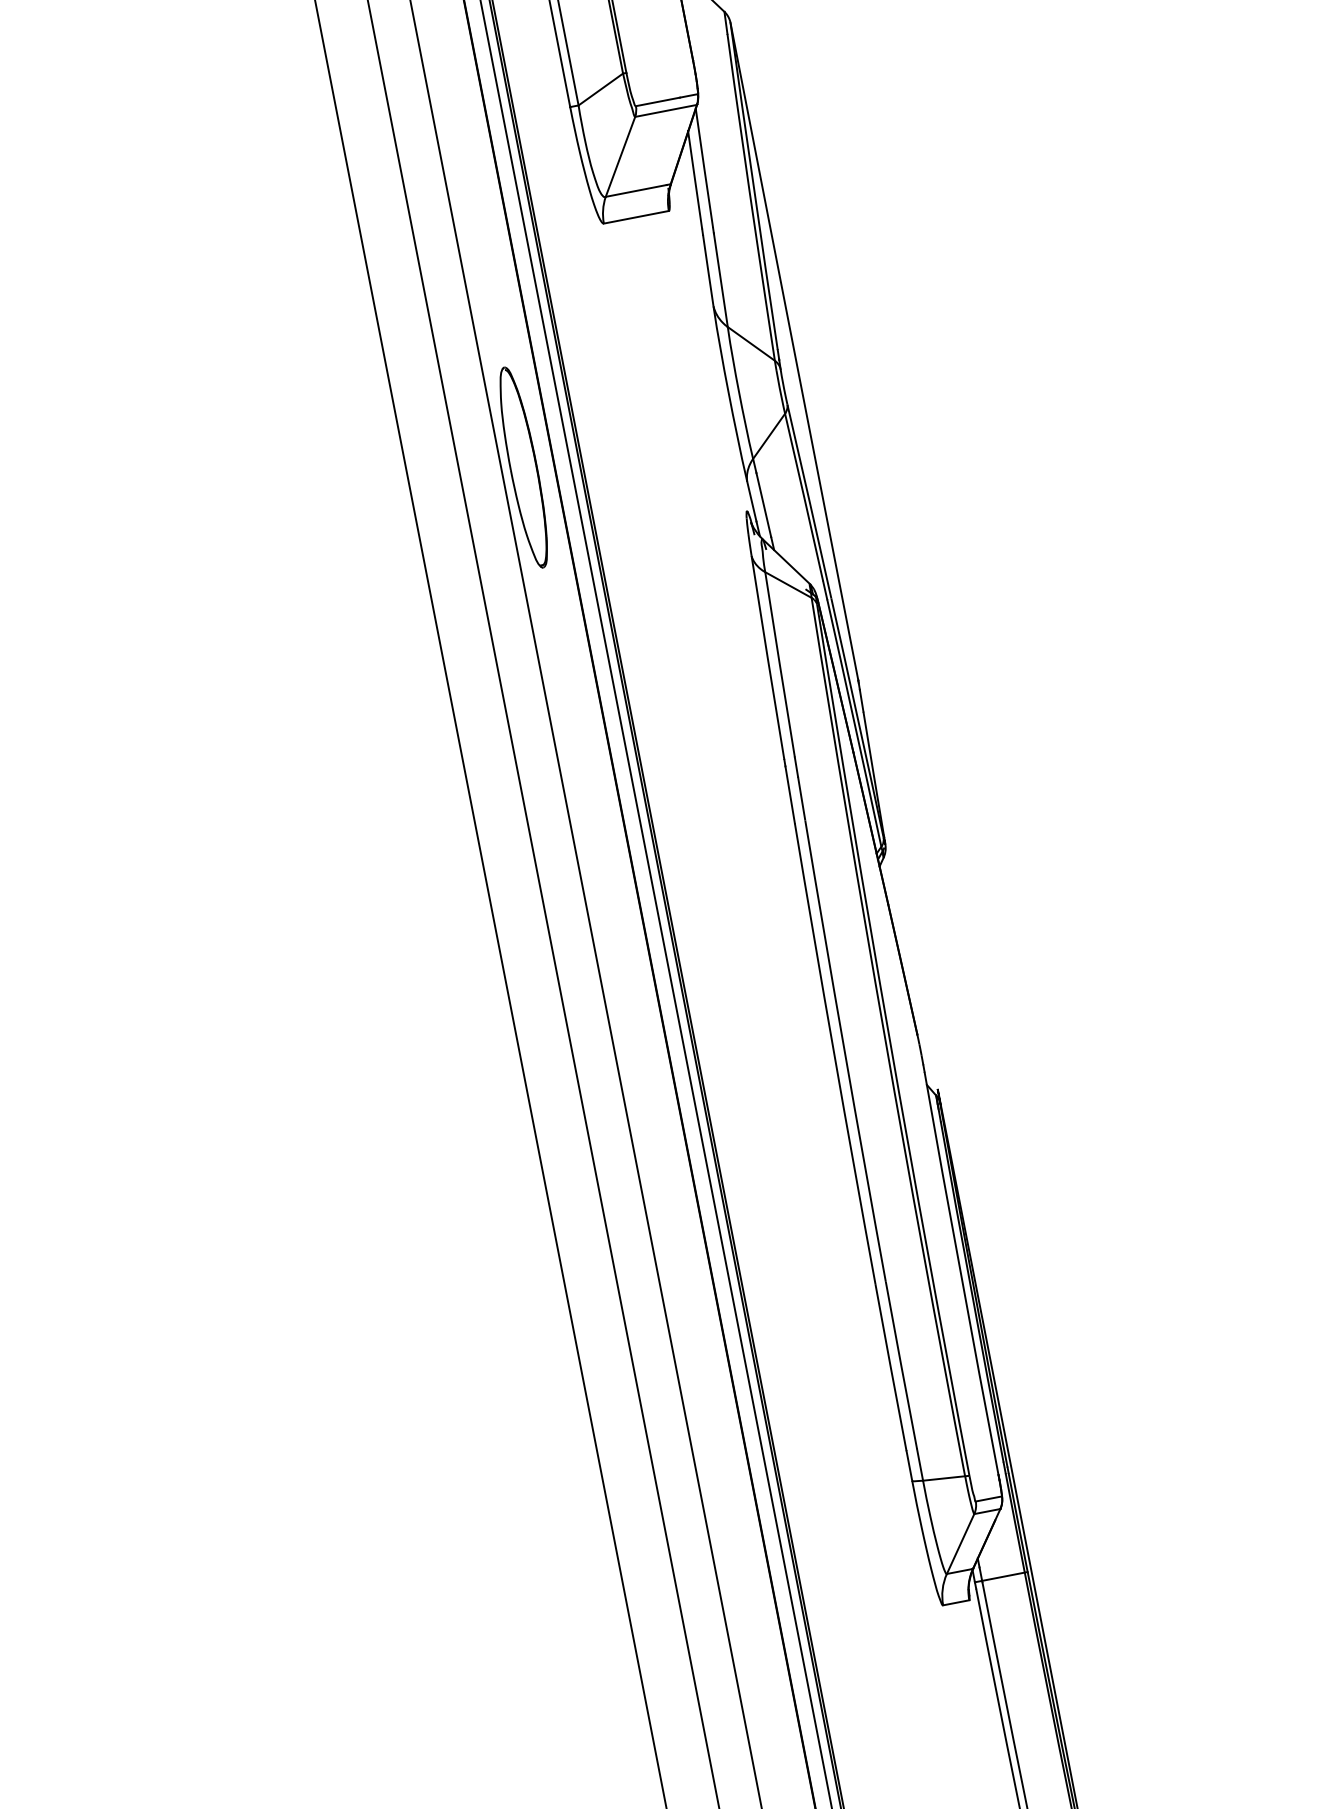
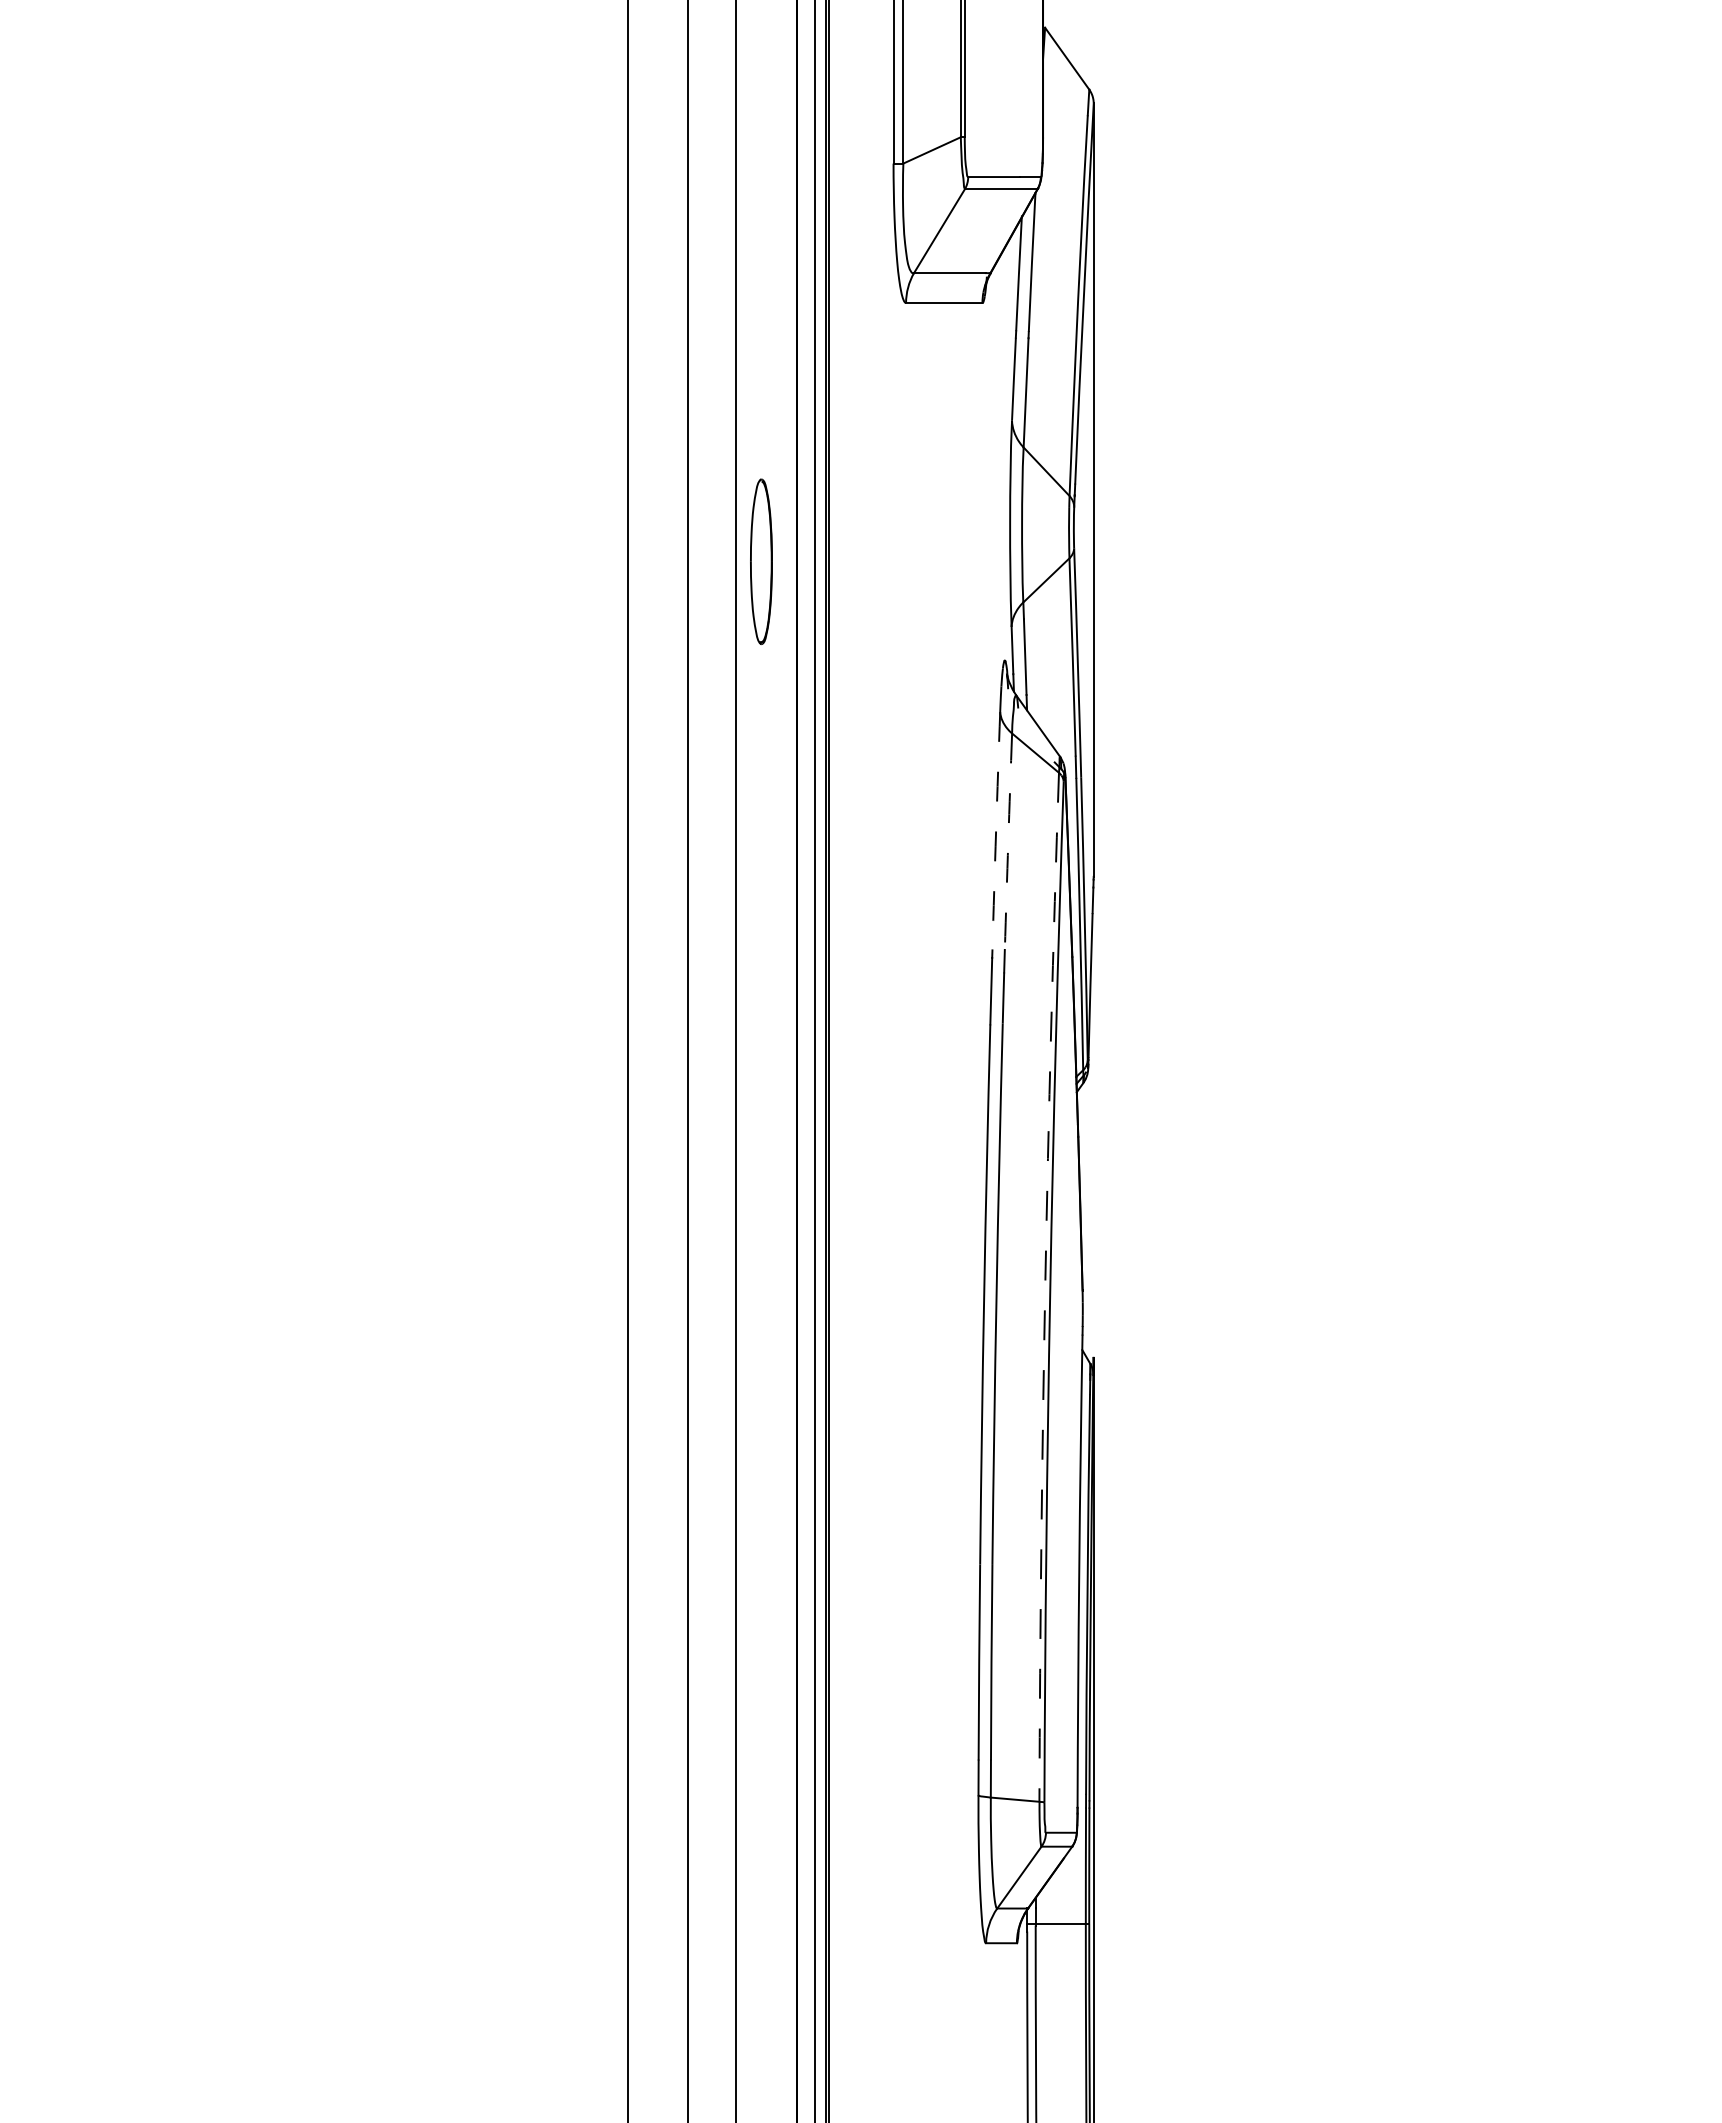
part: (523, 467) -> (761, 561), size x0.7
arc: (768, 658) -> (996, 831), solid -> dashed
arc: (780, 664) -> (1008, 841), solid -> dashed
arc: (885, 1037) -> (1045, 1287), solid -> dashed

